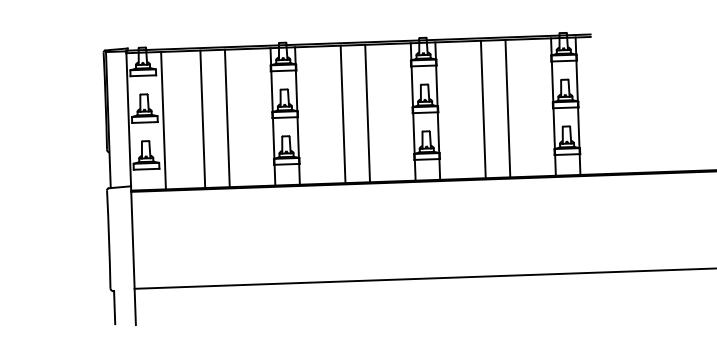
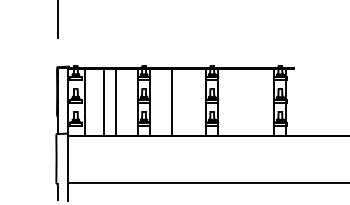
line: (483, 107) -> (240, 101), removed
line: (508, 107) -> (252, 101), removed
line: (368, 111) -> (184, 101), removed

